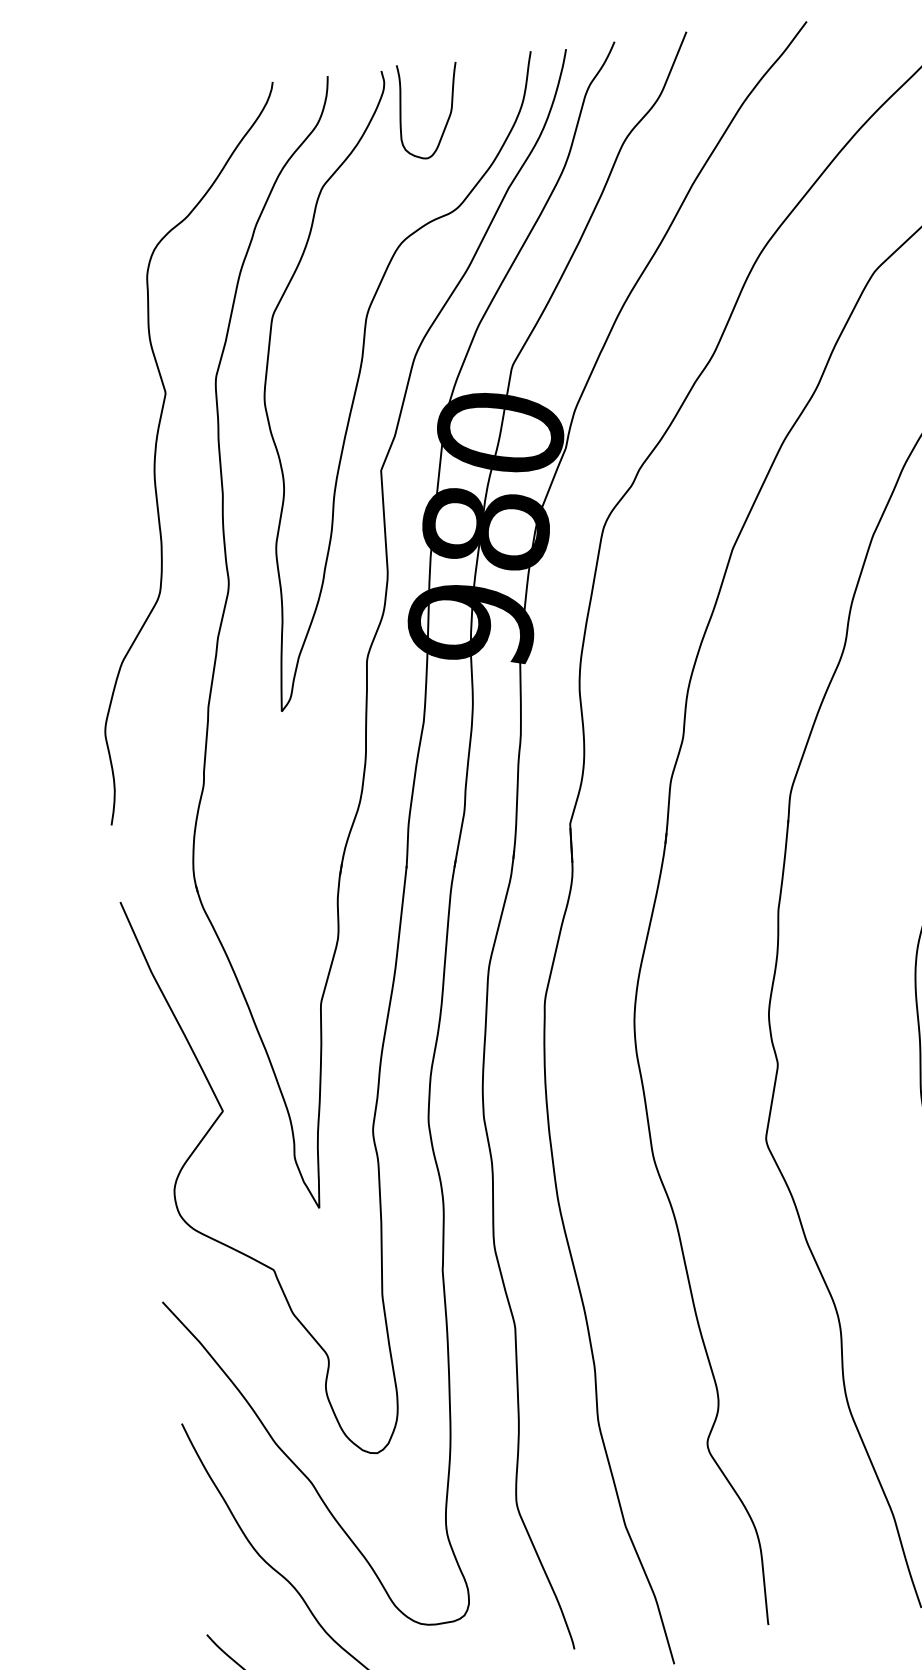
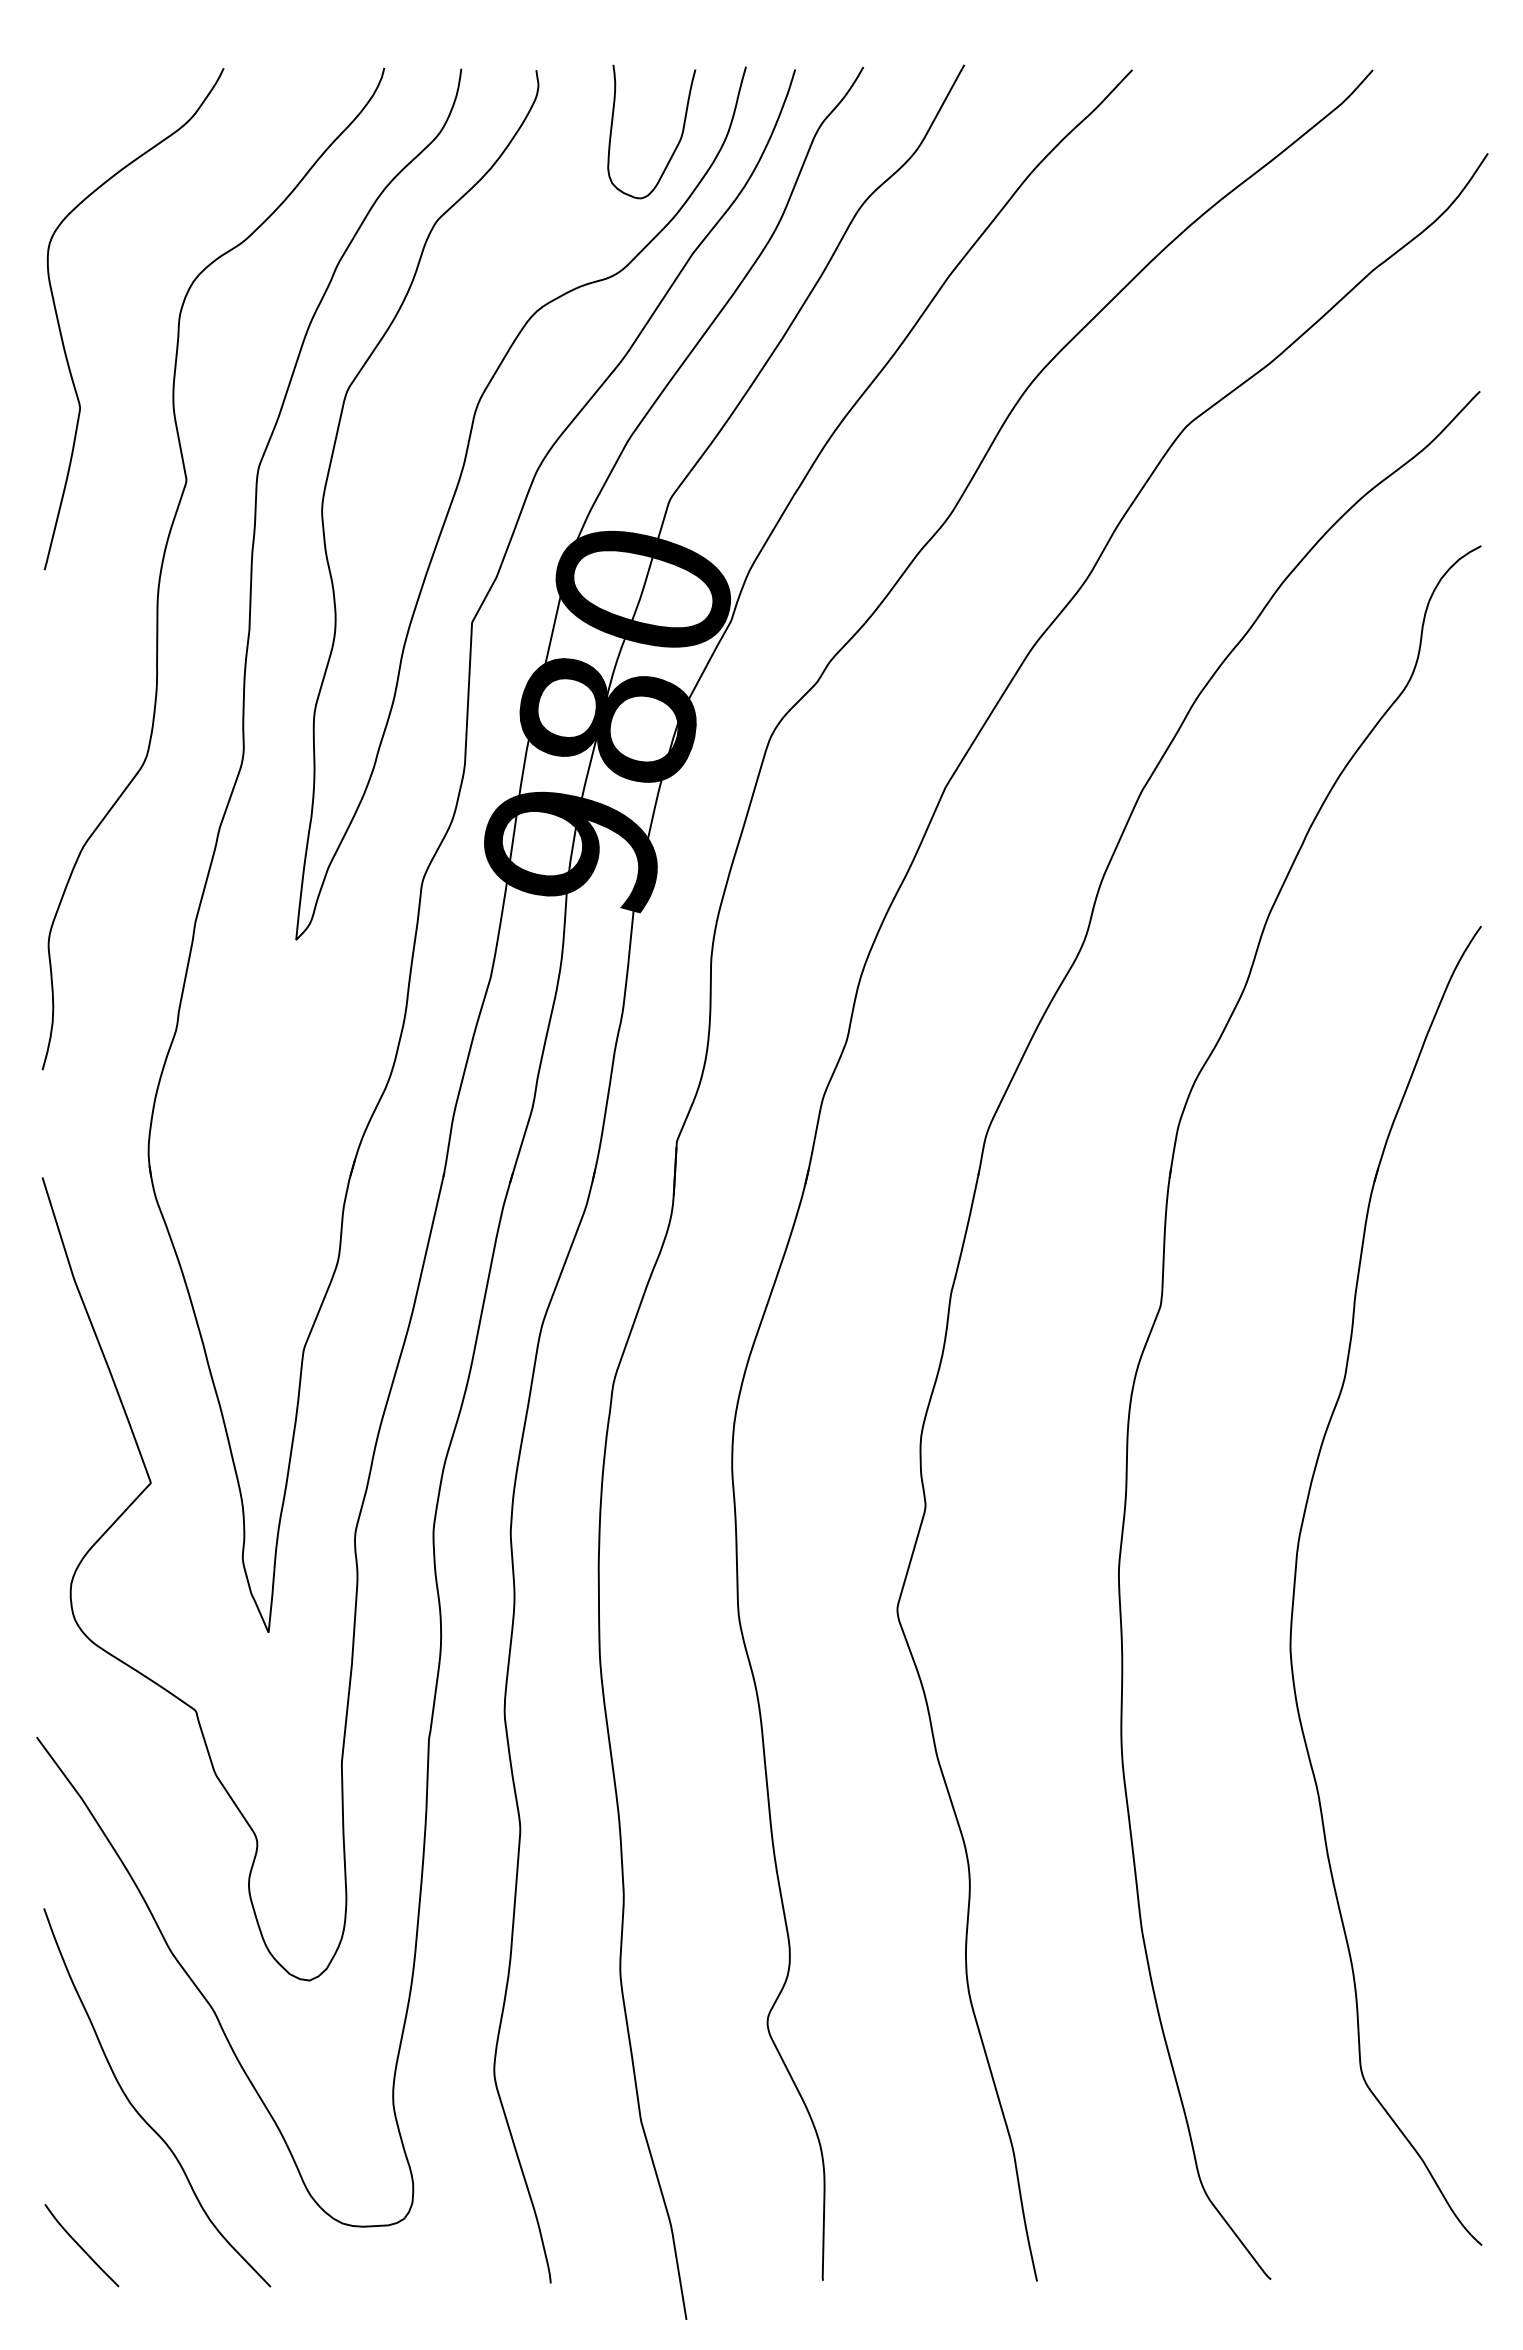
curve: (448, 116) -> (677, 143), moved
curve: (65, 299) -> (62, 335), added

